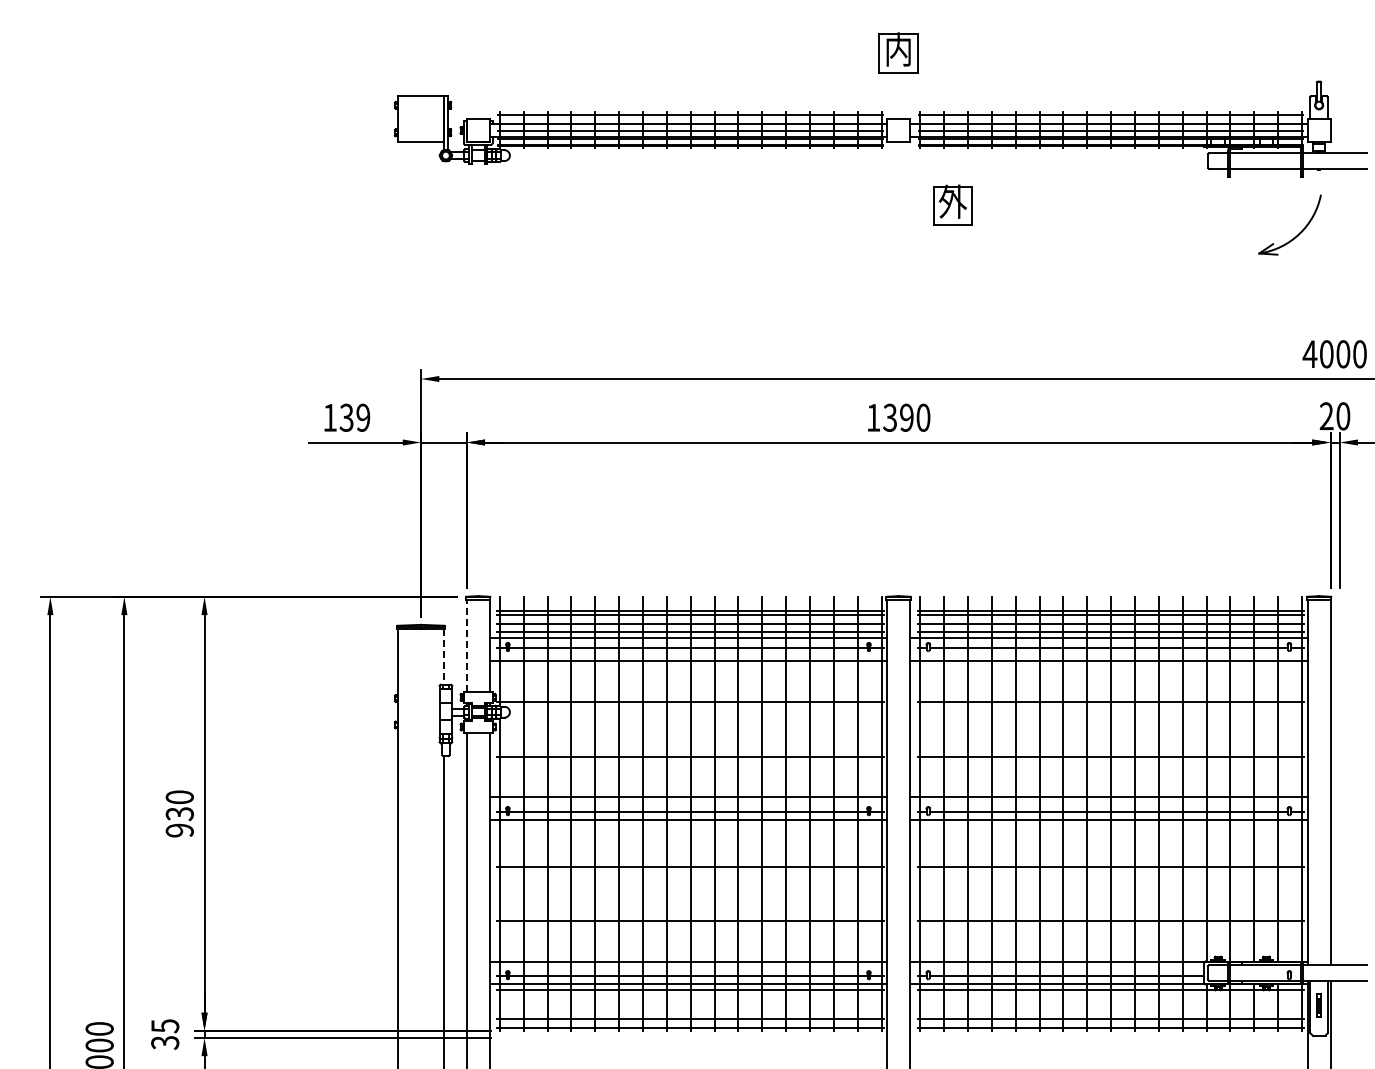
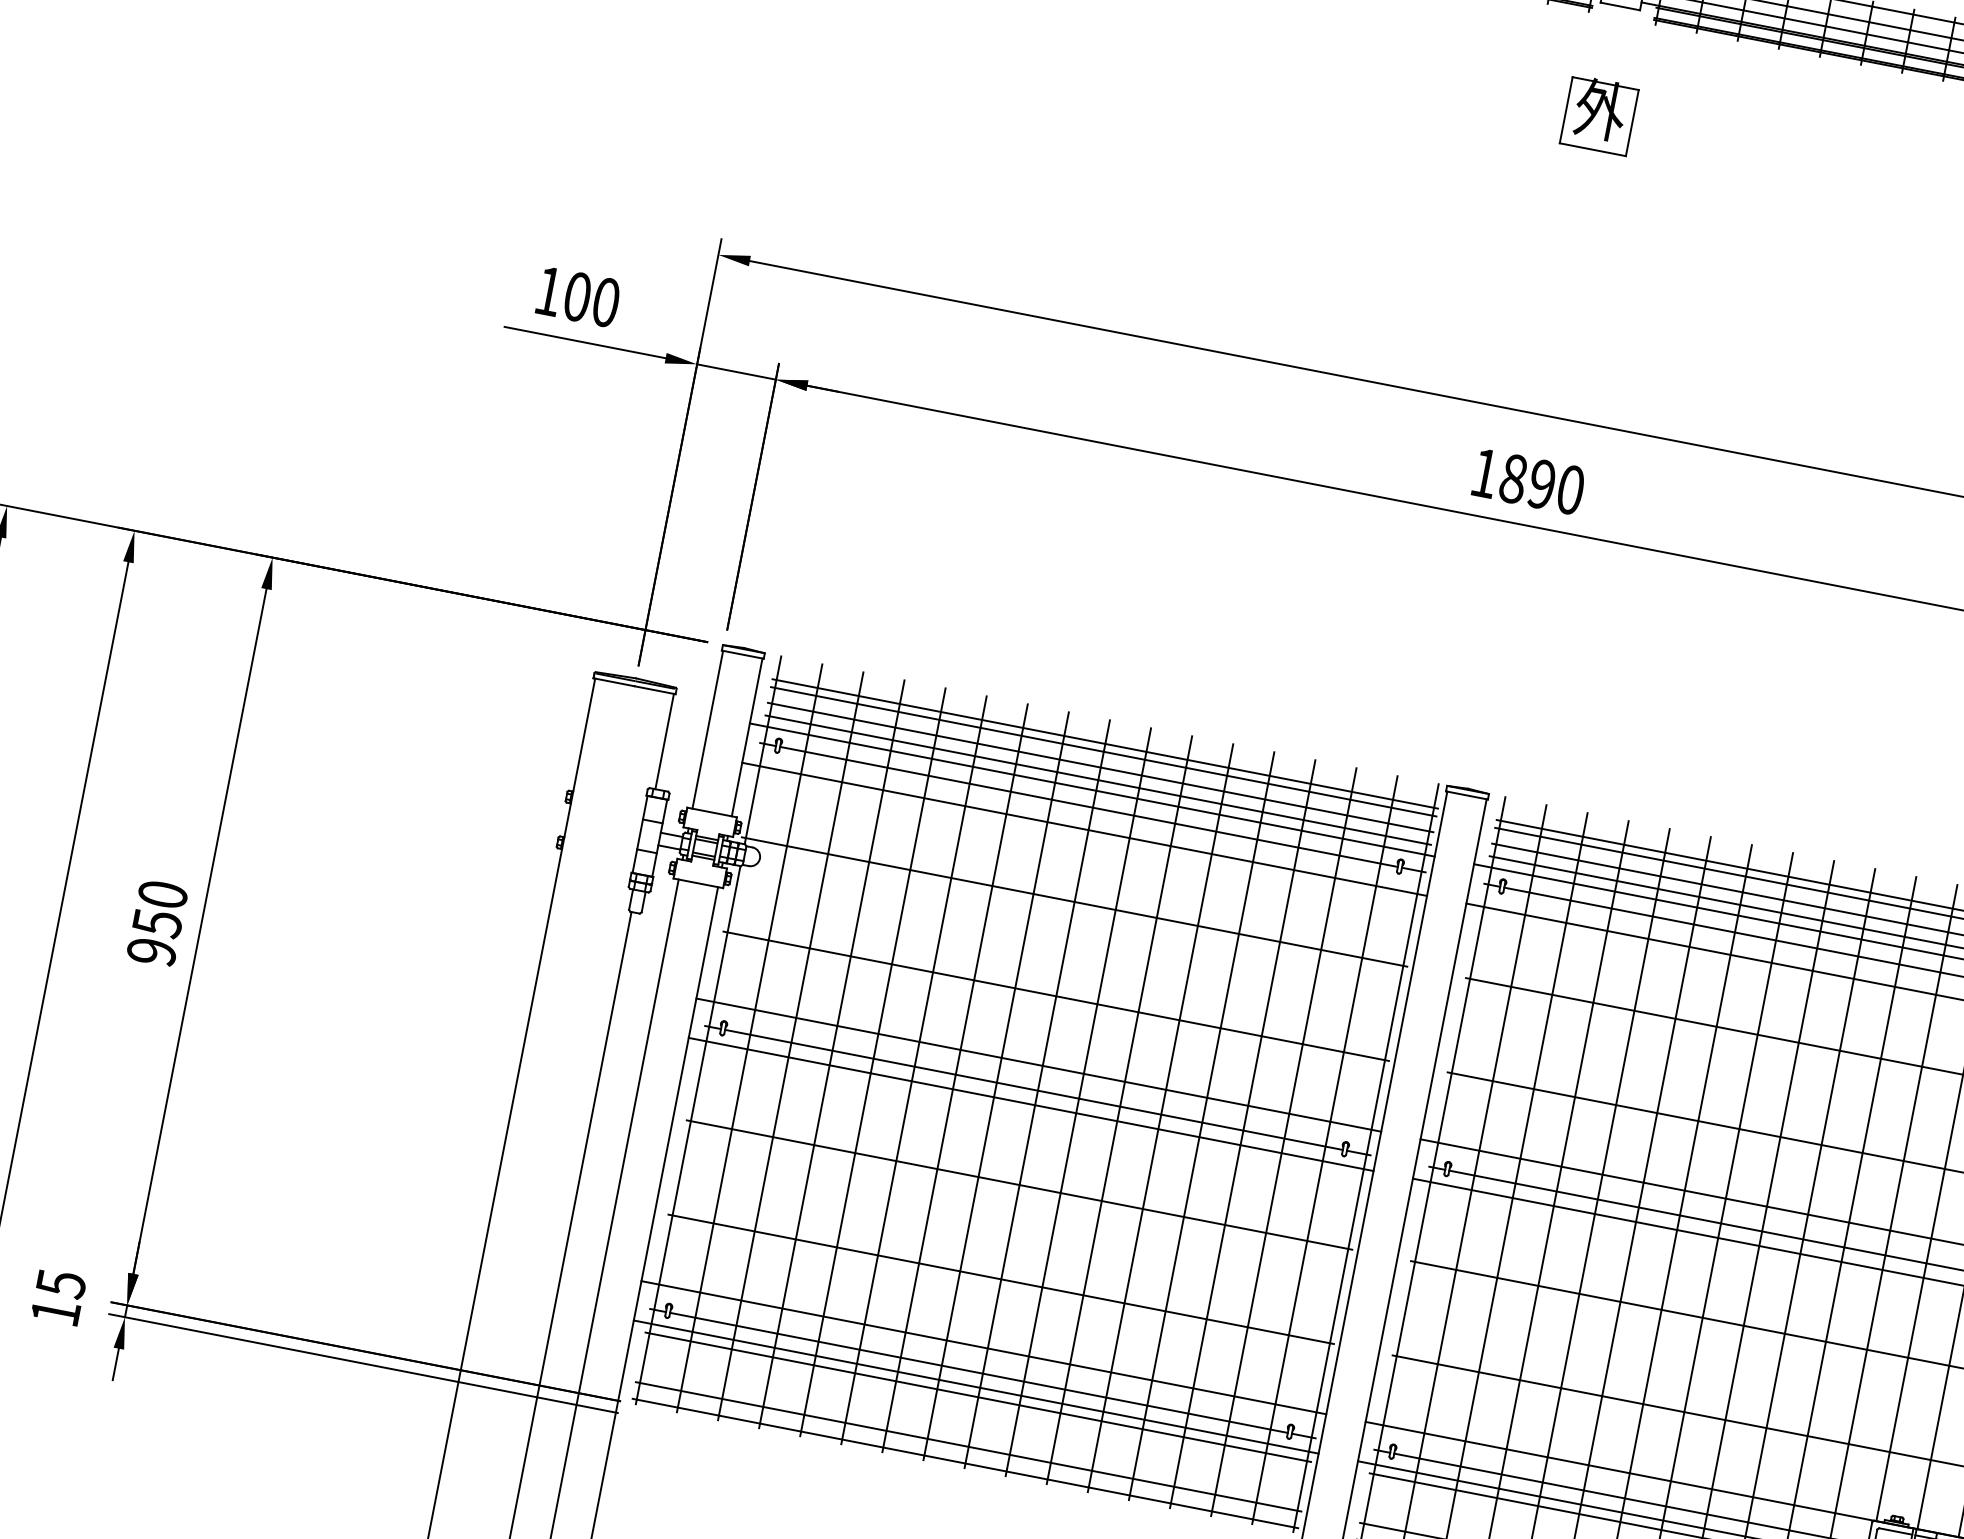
part: (952, 204) -> (1599, 114), moved
text: (354, 417) -> (590, 298), 139 -> 100
text: (890, 417) -> (1514, 478), 1390 -> 1890
line: (466, 645) -> (707, 729), dashed -> solid
line: (443, 657) -> (663, 742), dashed -> solid
text: (179, 813) -> (156, 922), 930 -> 950
text: (165, 1042) -> (56, 1312), 35 -> 15

